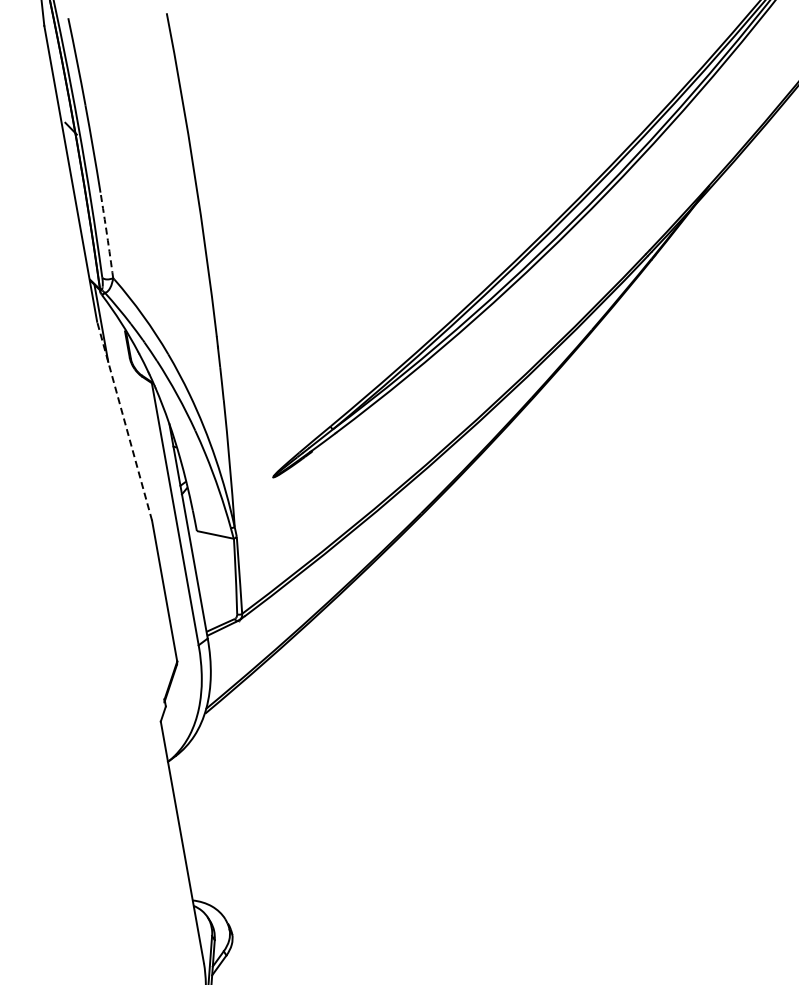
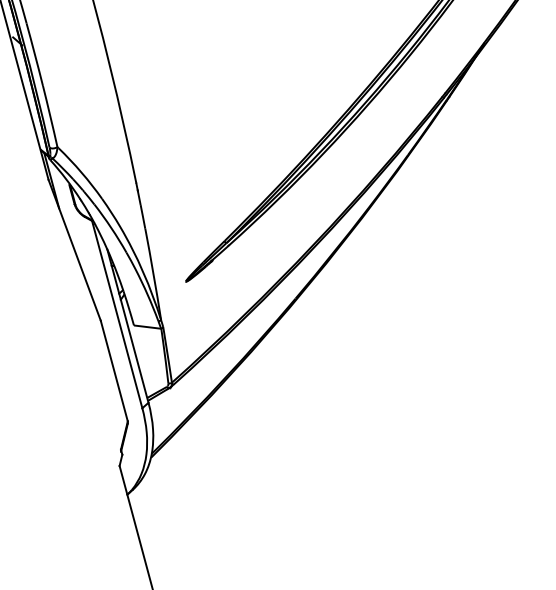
arc: (107, 235) -> (50, 116), dashed -> solid
line: (124, 420) -> (74, 249), dashed -> solid

